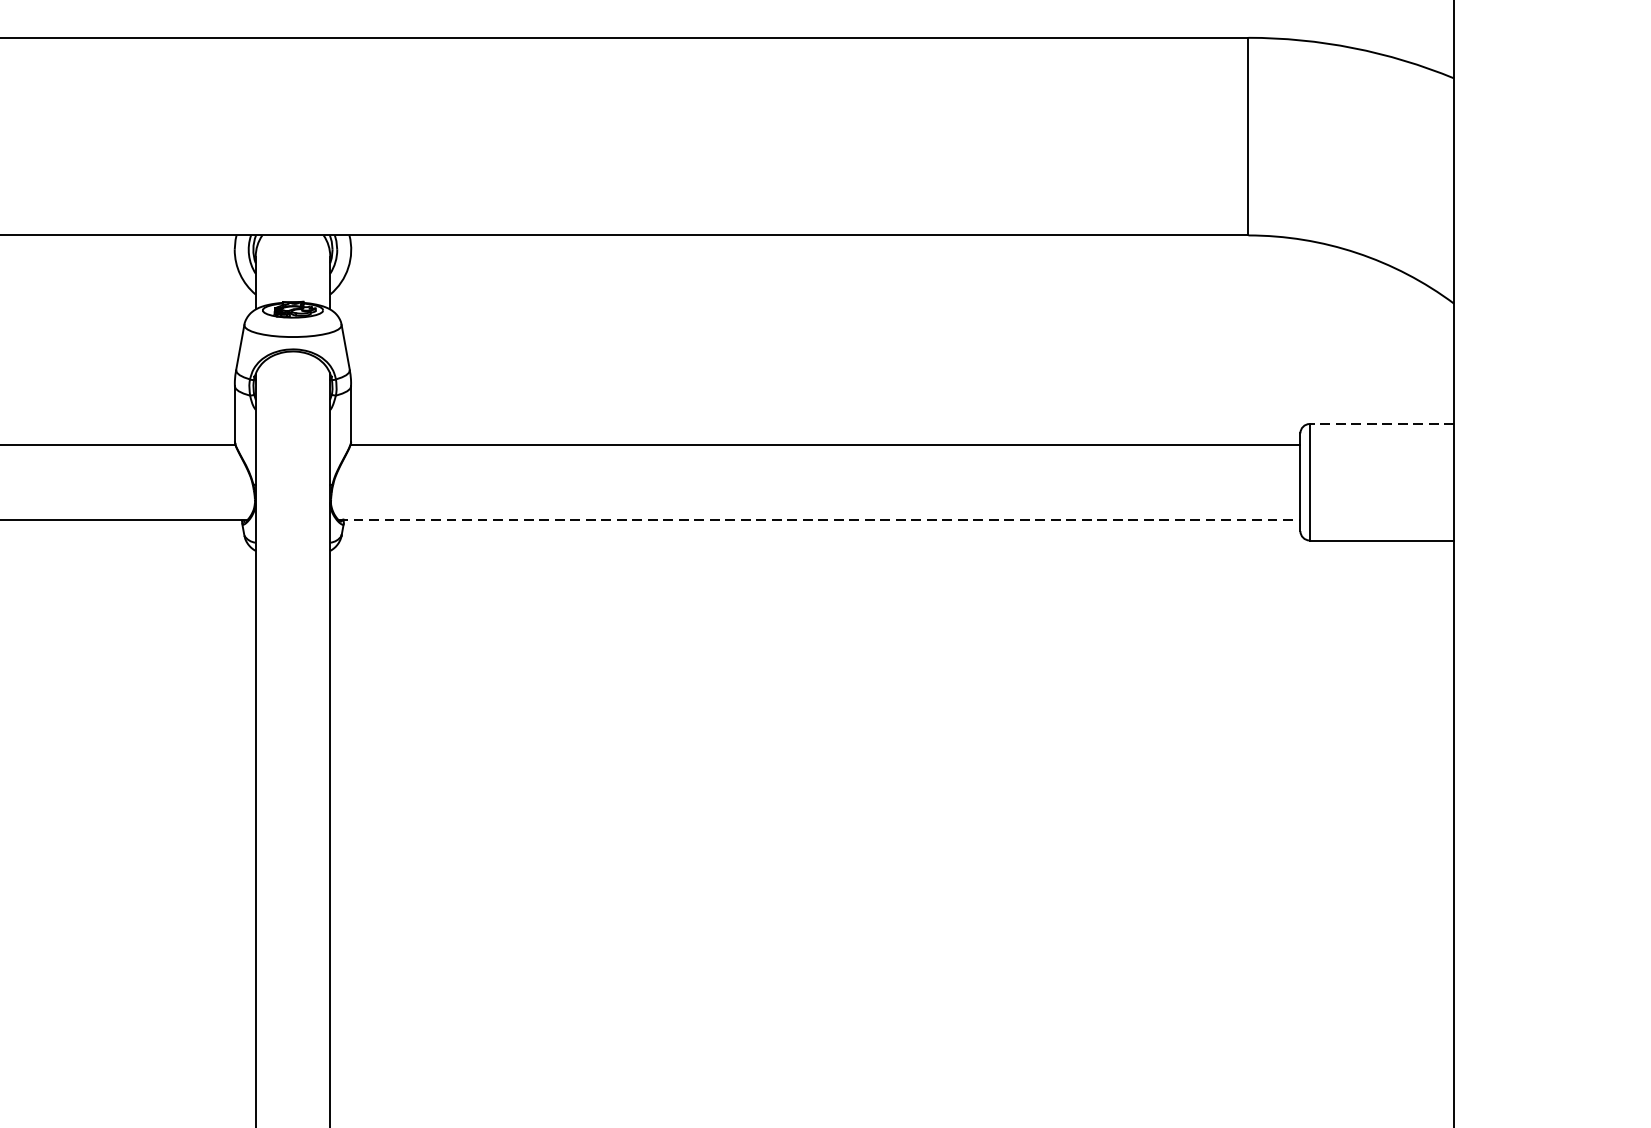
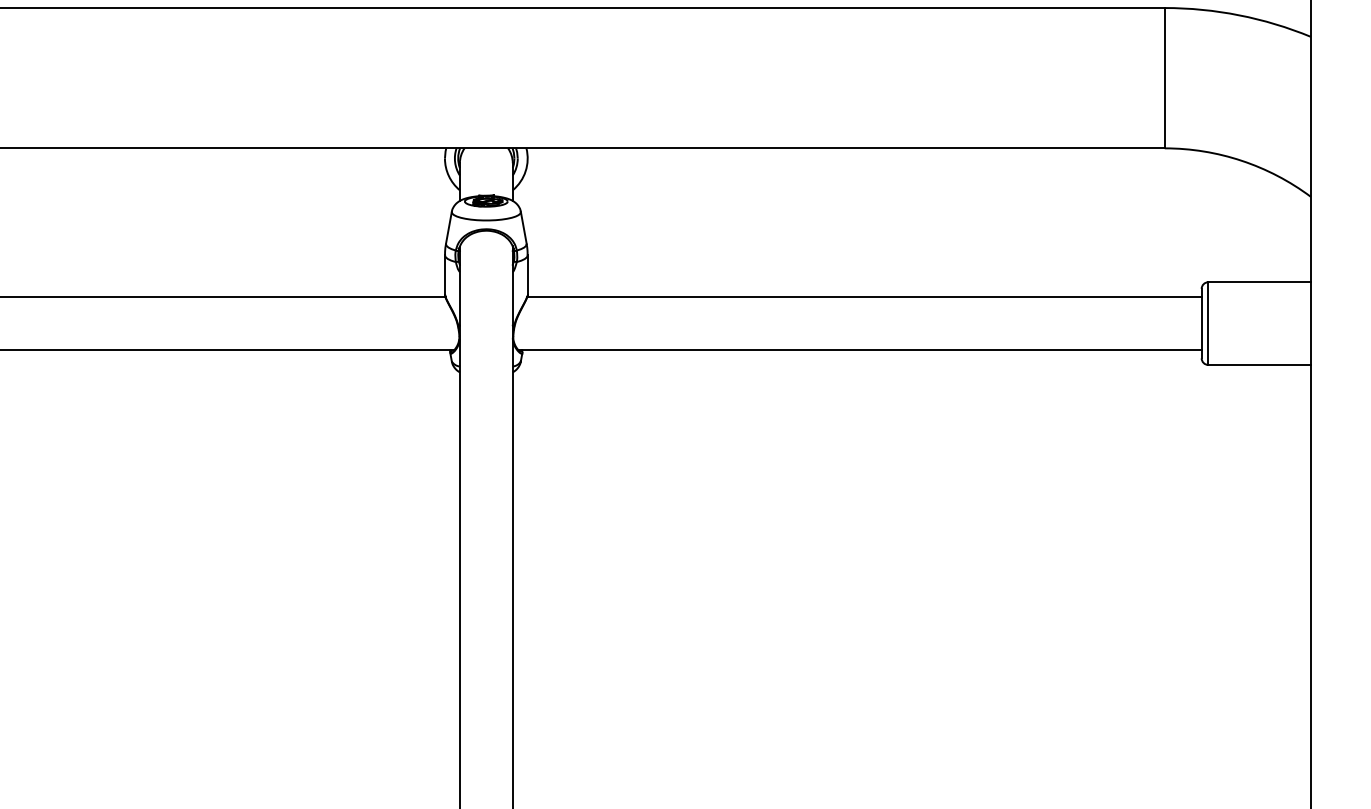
line: (1381, 424) -> (1259, 282), dashed -> solid
line: (819, 520) -> (860, 350), dashed -> solid

